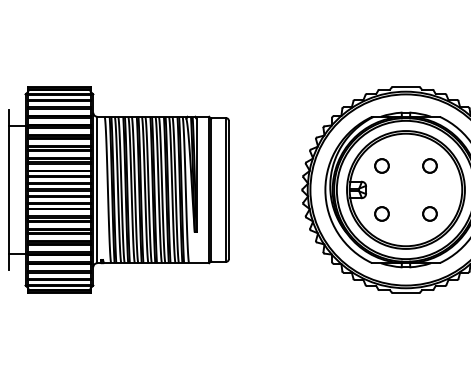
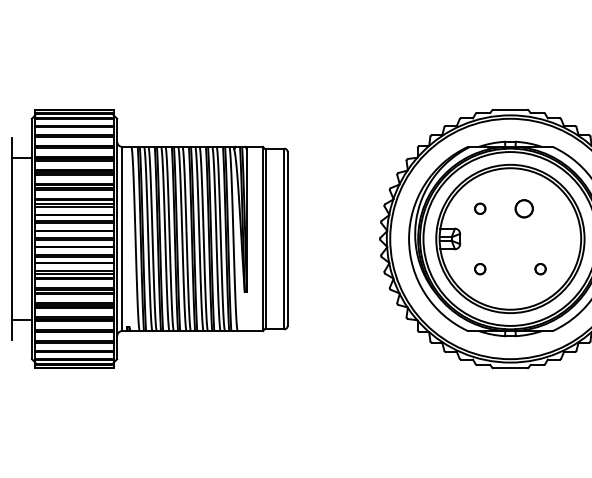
circle: (381, 165) -> (479, 208), size x0.6
circle: (429, 165) -> (523, 208), moved
circle: (381, 213) -> (479, 268), size x0.6
circle: (429, 213) -> (539, 268), size x0.6

